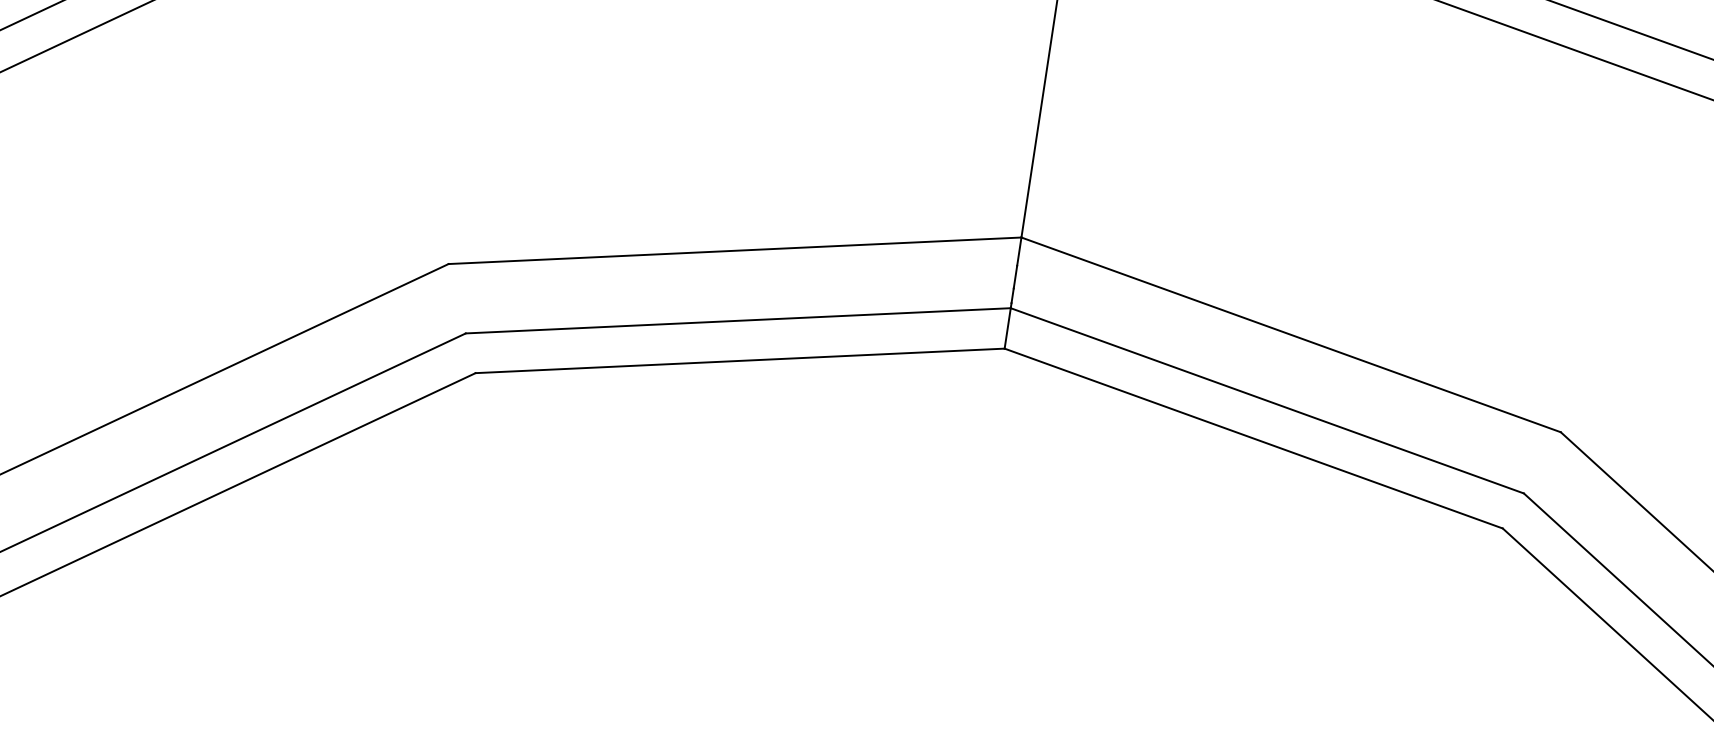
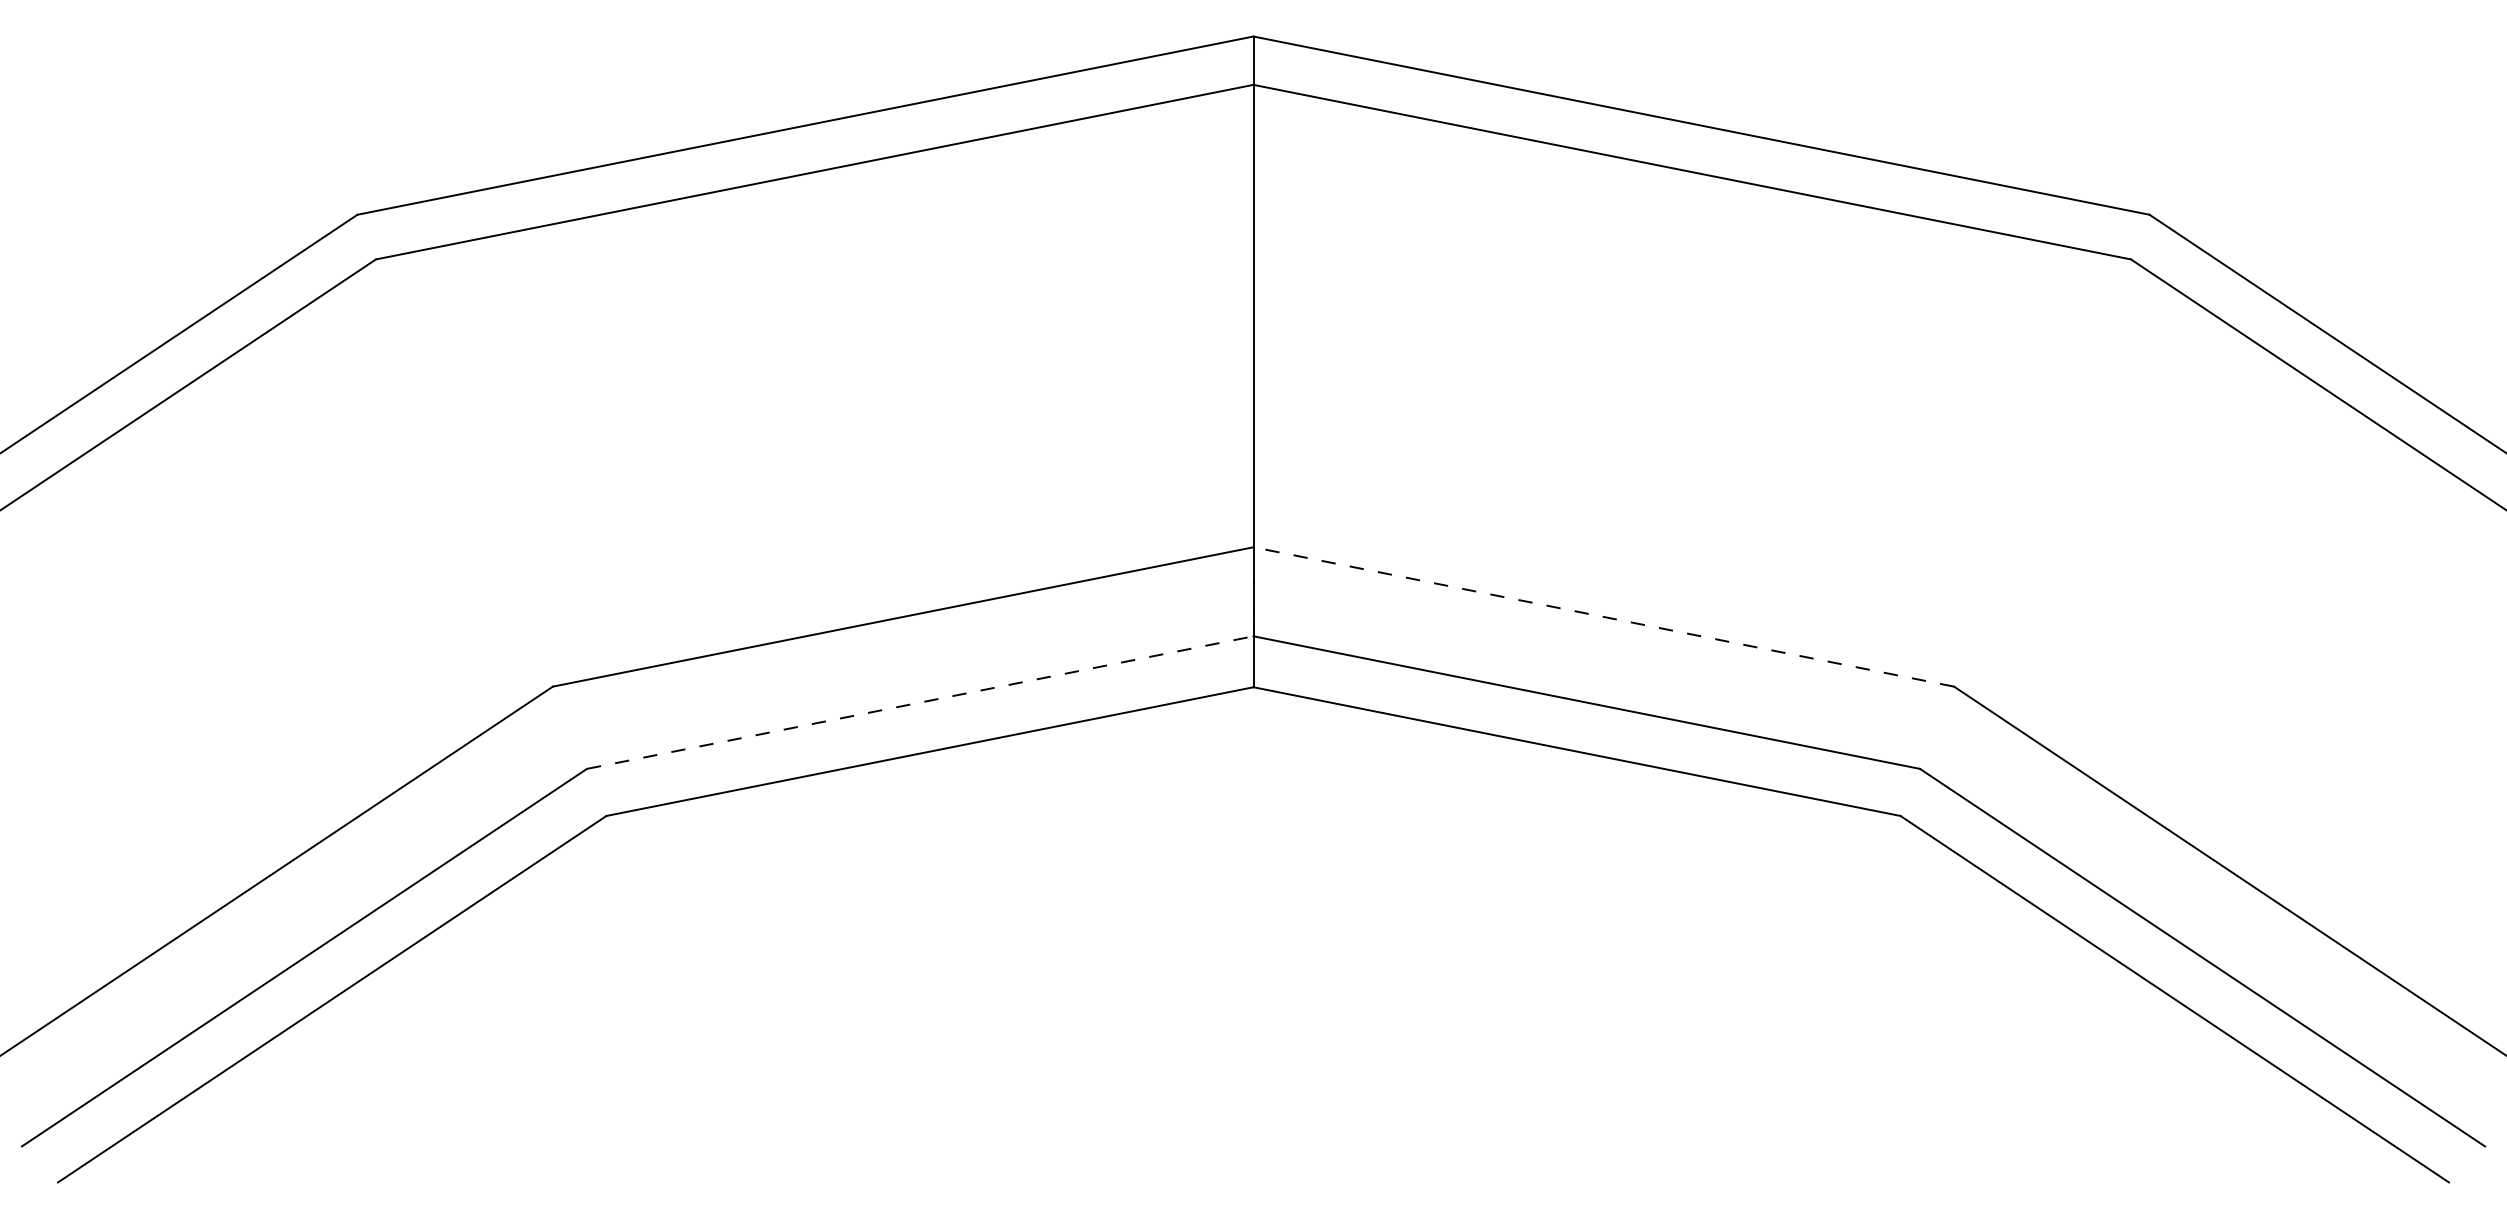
line: (738, 320) -> (920, 702), solid -> dashed
line: (1290, 334) -> (1603, 616), solid -> dashed

